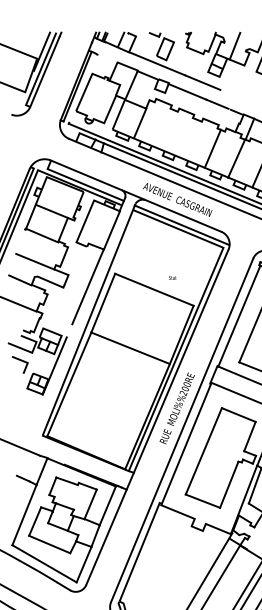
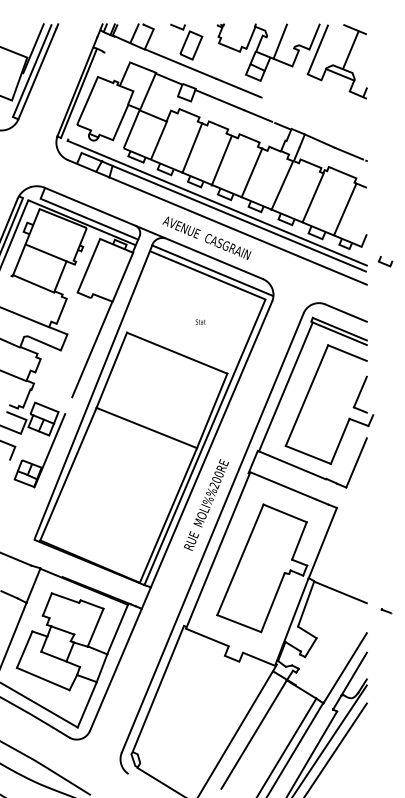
line: (166, 128) -> (192, 147), added
line: (189, 139) -> (221, 160), added
text: (172, 277) -> (200, 321), moved

